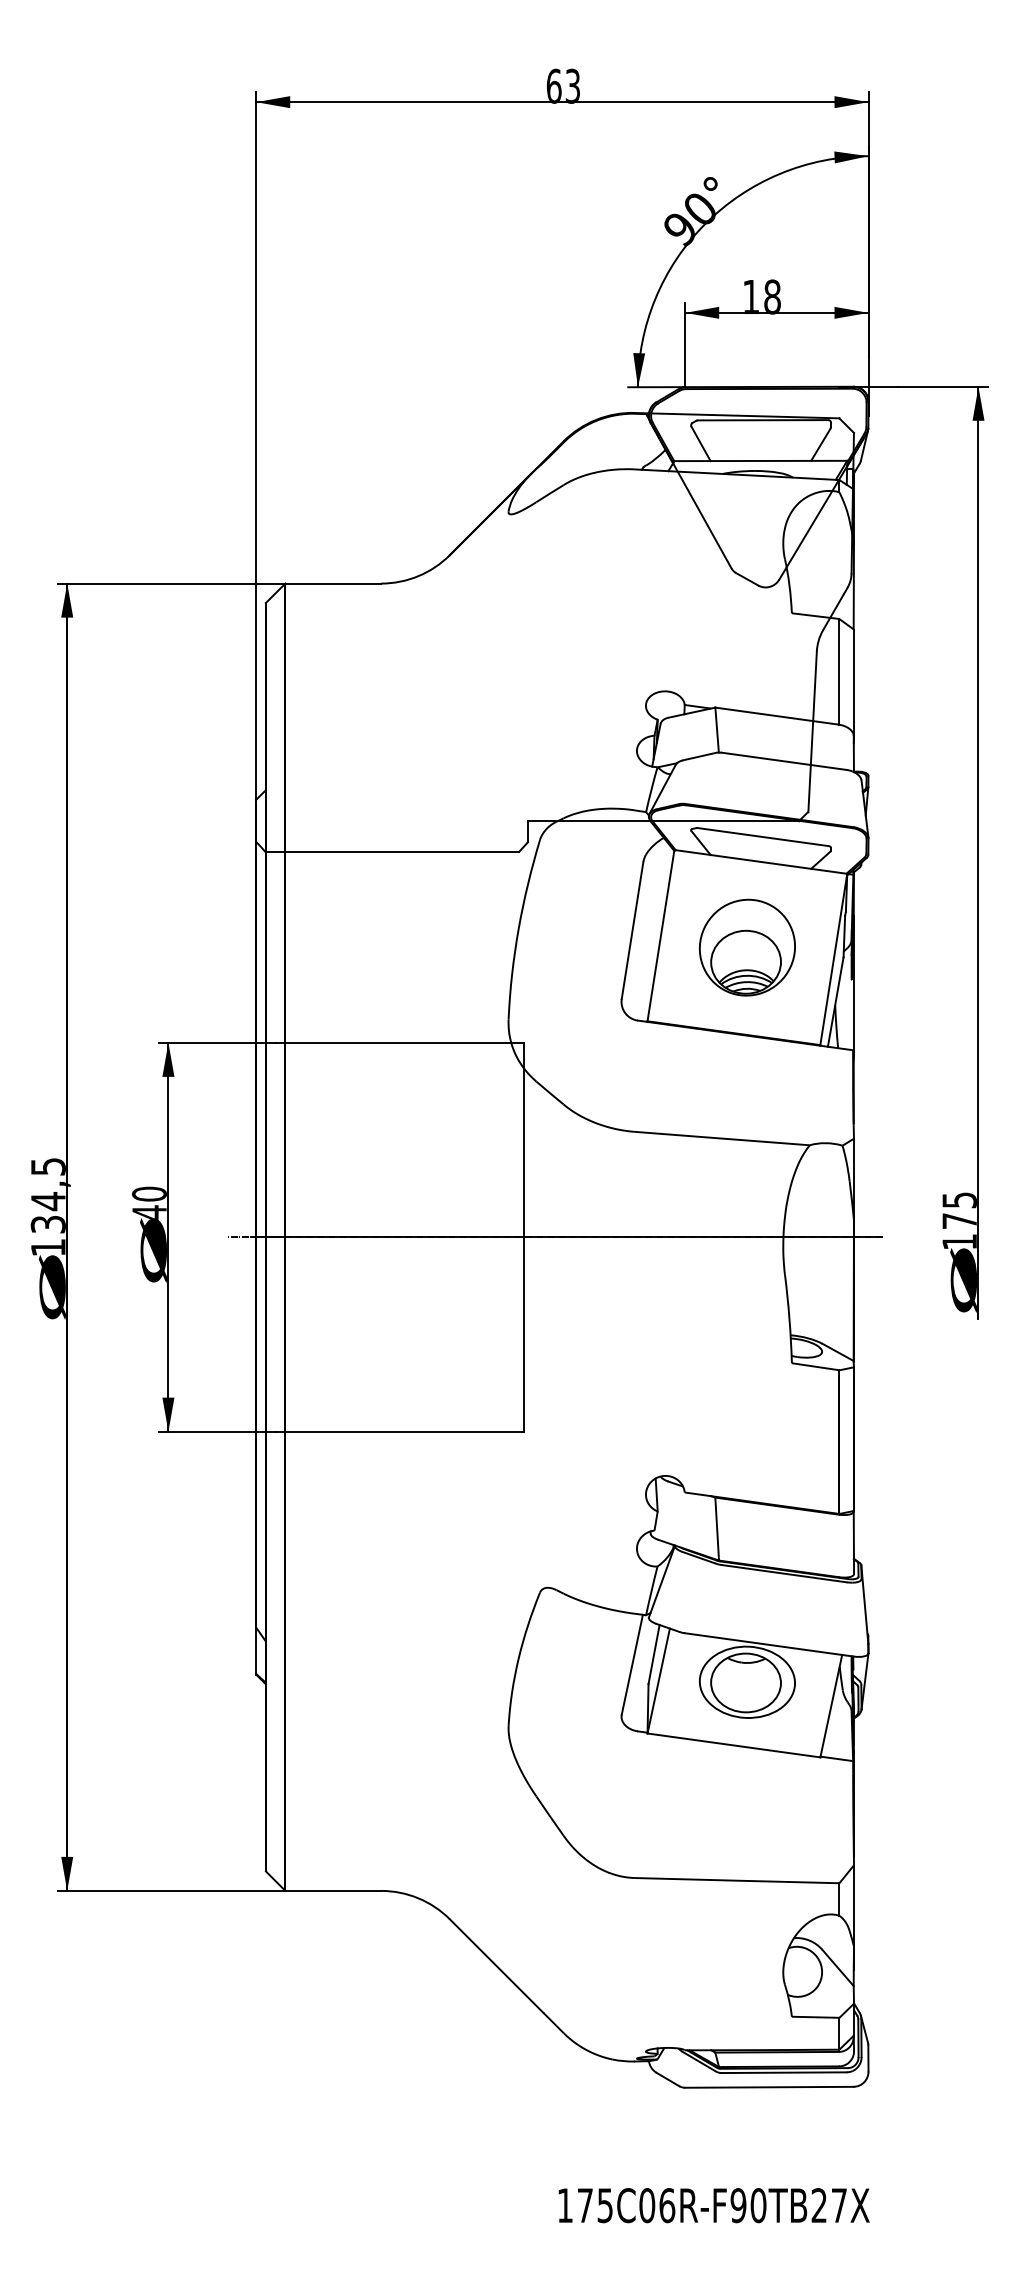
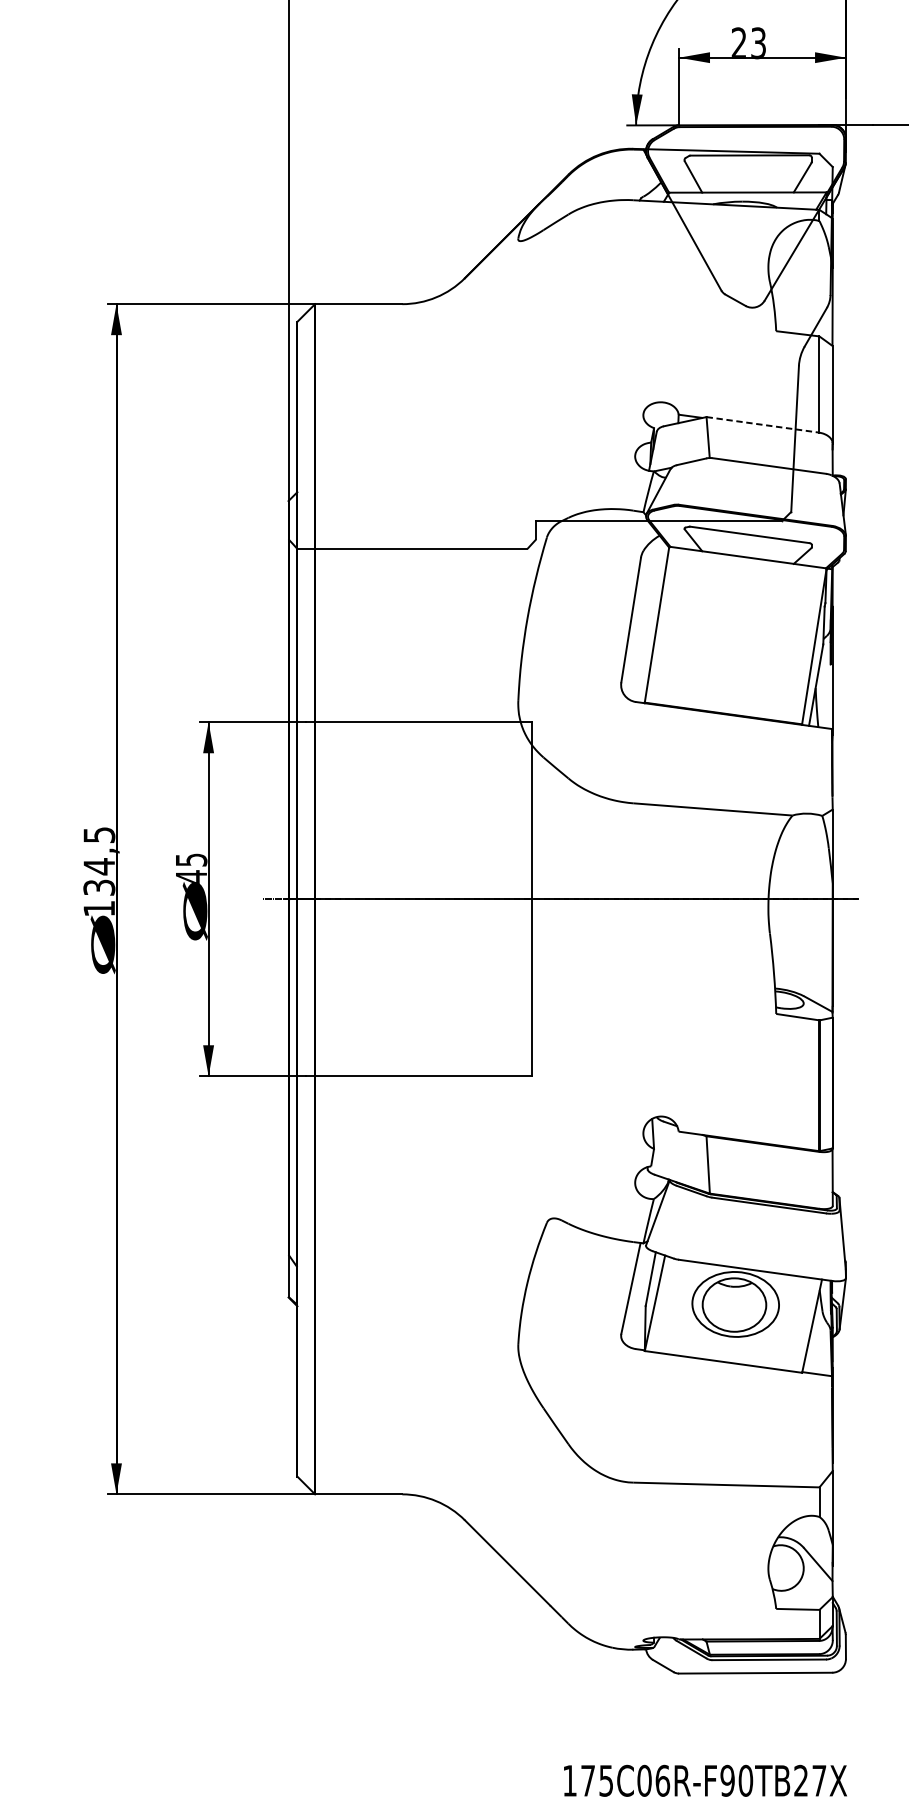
text: (761, 296) -> (748, 42), 18 -> 23
line: (777, 716) -> (763, 425), solid -> dashed
part: (746, 947) -> (734, 635), removed
text: (149, 1193) -> (191, 859), 40 -> 45

